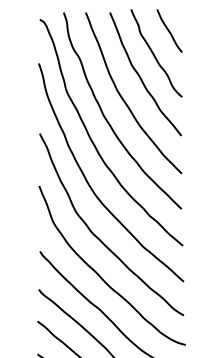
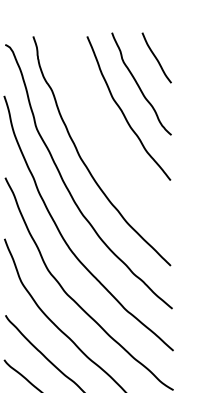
curve: (124, 99) -> (104, 137), removed

